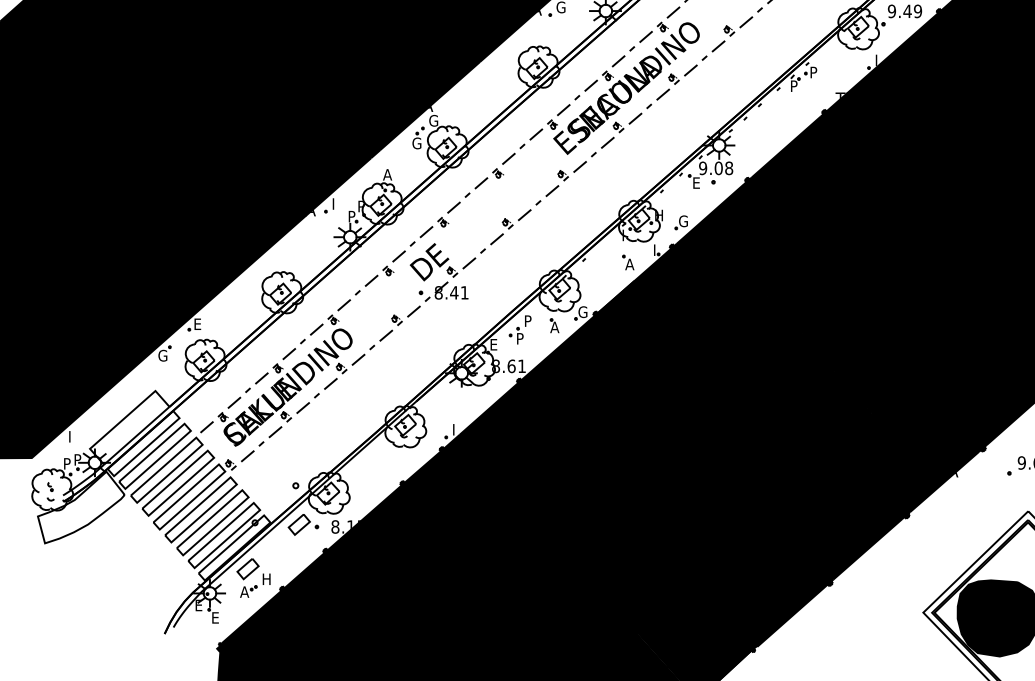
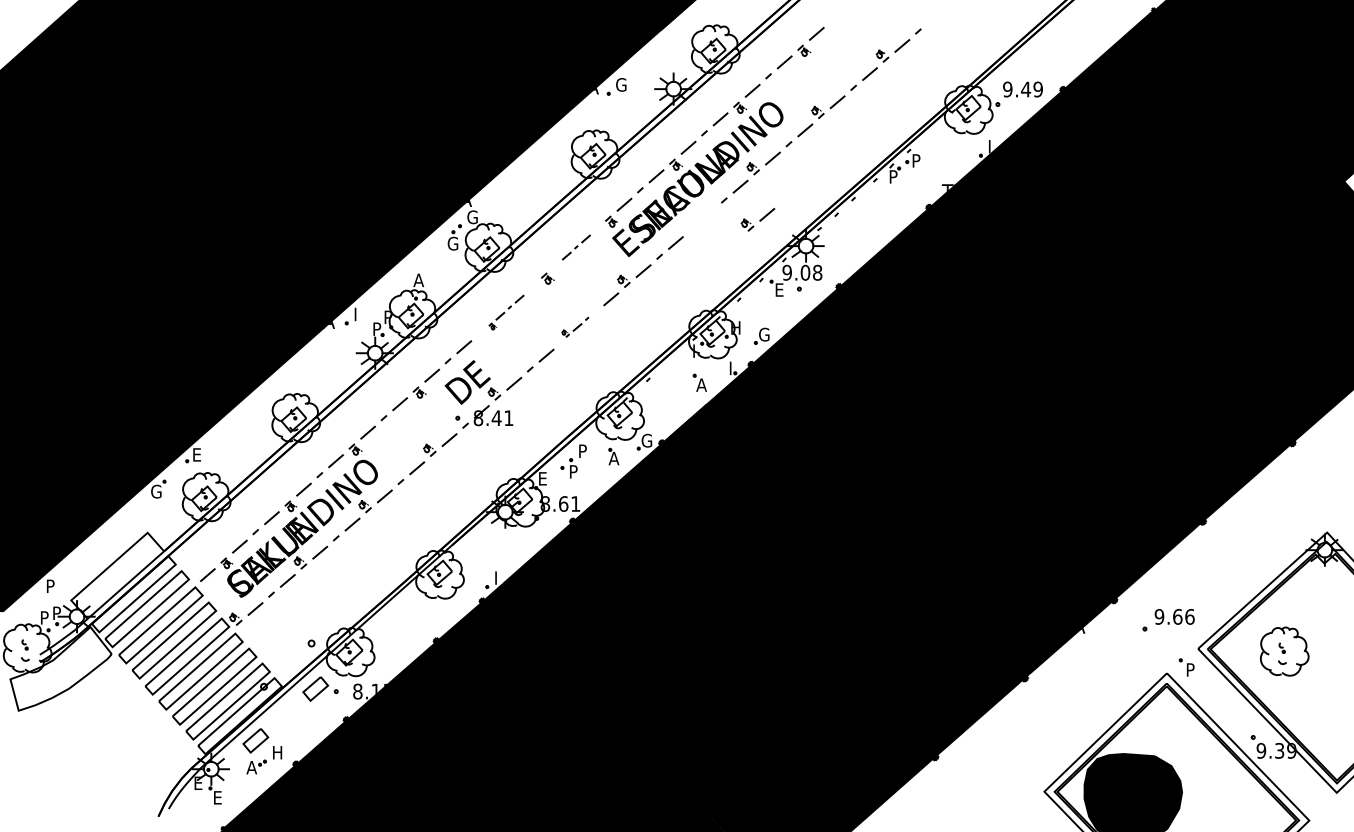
part: (627, 122) -> (757, 219), moved
part: (522, 146) -> (576, 247), size x0.6
part: (462, 202) -> (506, 312), size x0.6
part: (521, 215) -> (575, 327), size x0.6
text: (73, 434) -> (51, 583), I -> P

